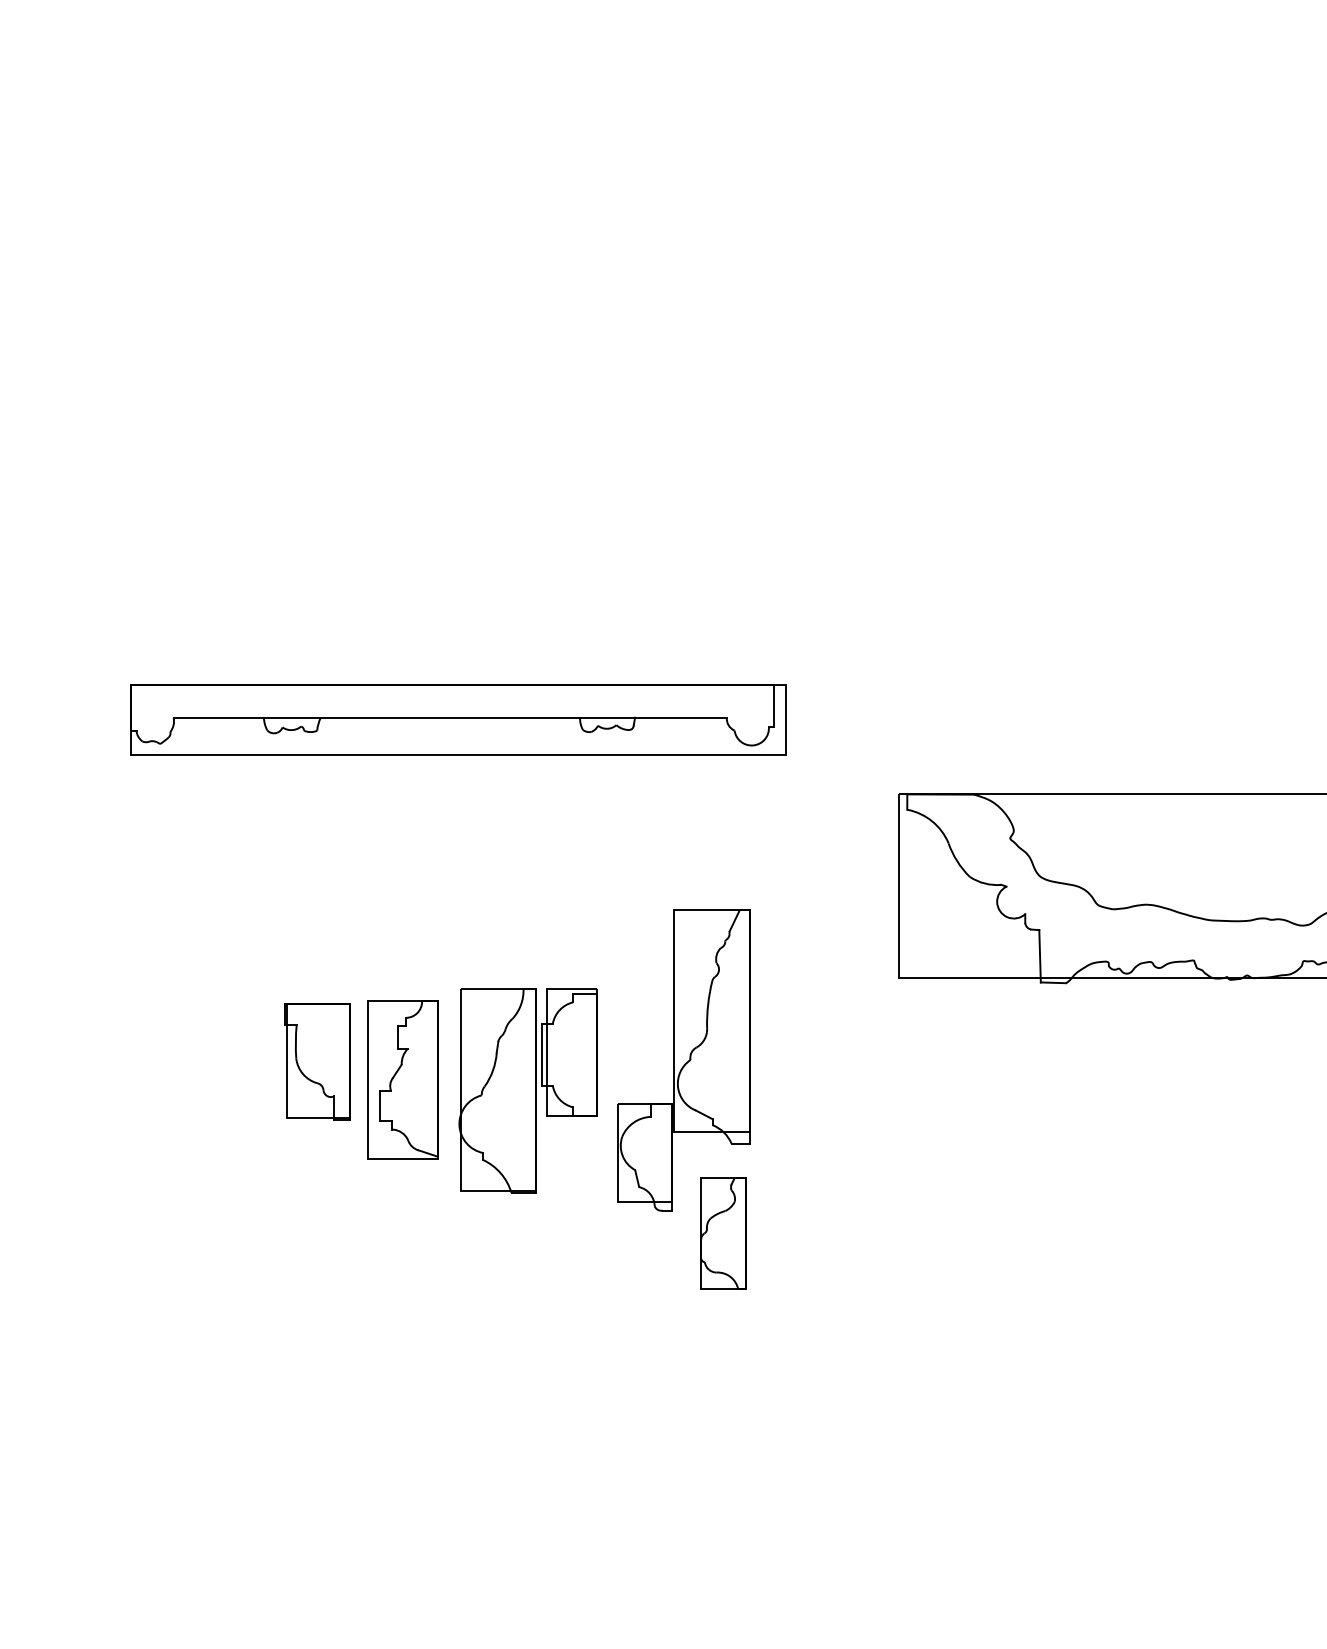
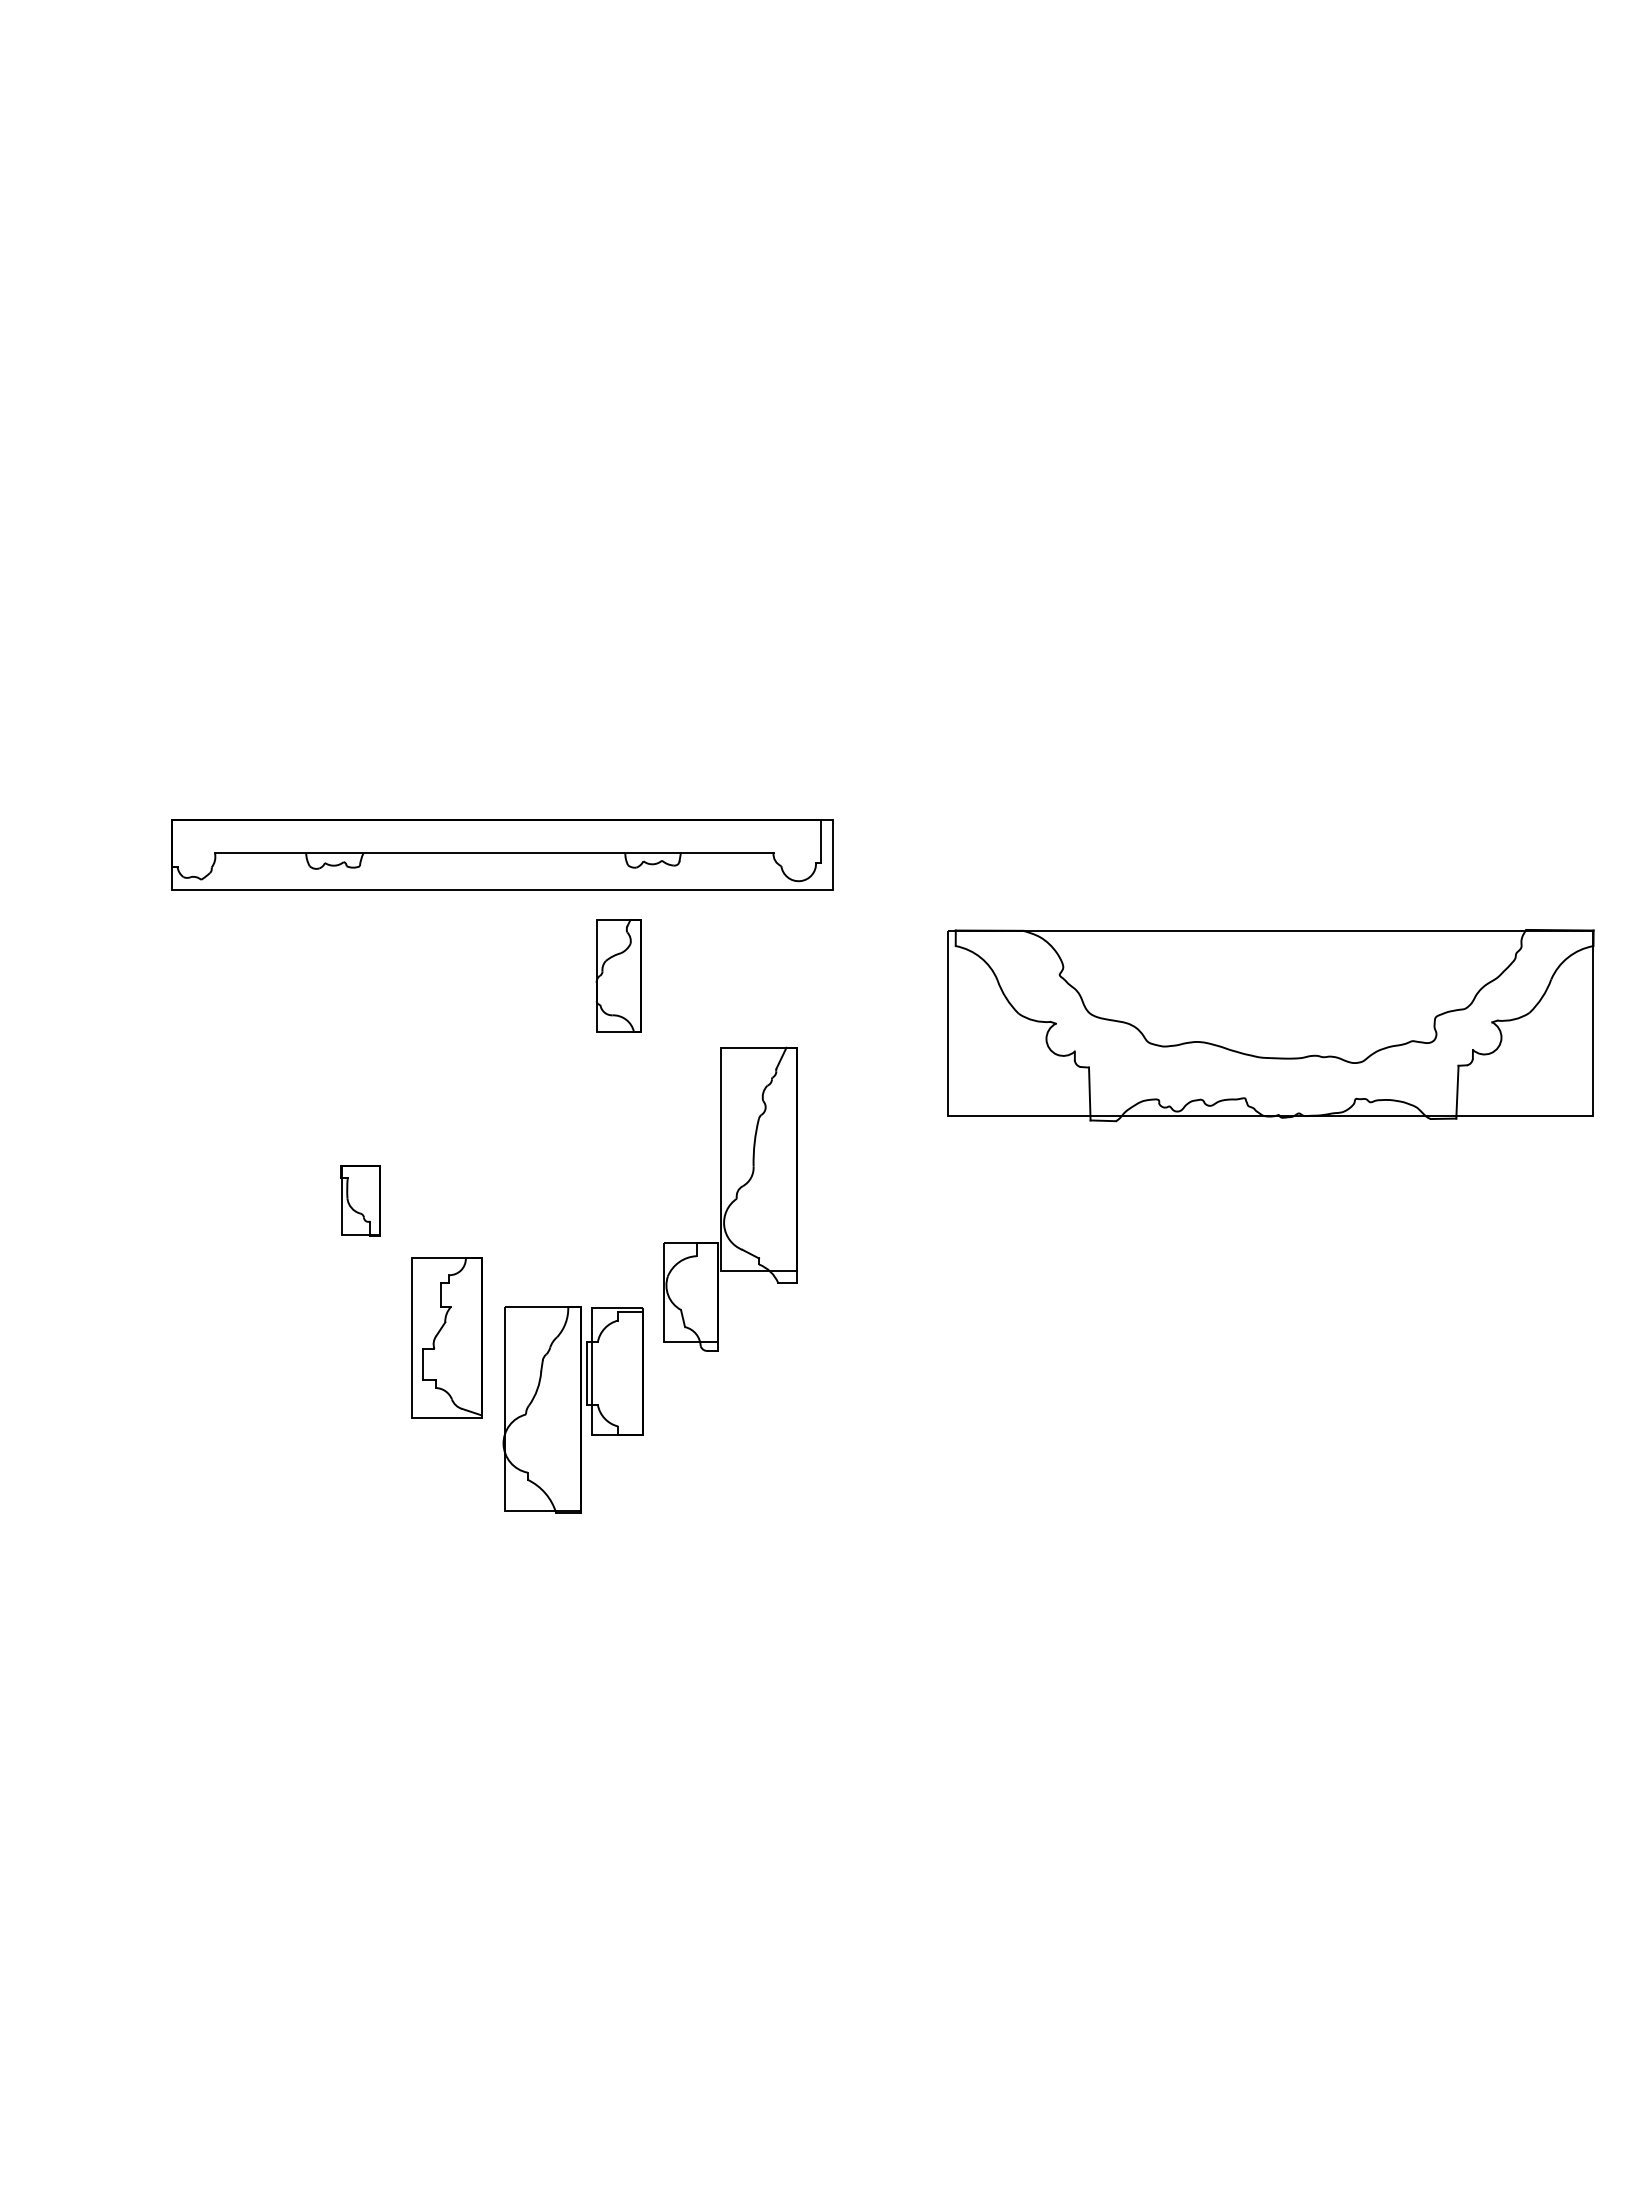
part: (317, 1061) -> (360, 1200), size x0.6
part: (402, 1079) -> (446, 1337), moved
part: (527, 1090) -> (572, 1409), moved
part: (722, 1233) -> (618, 975), moved

